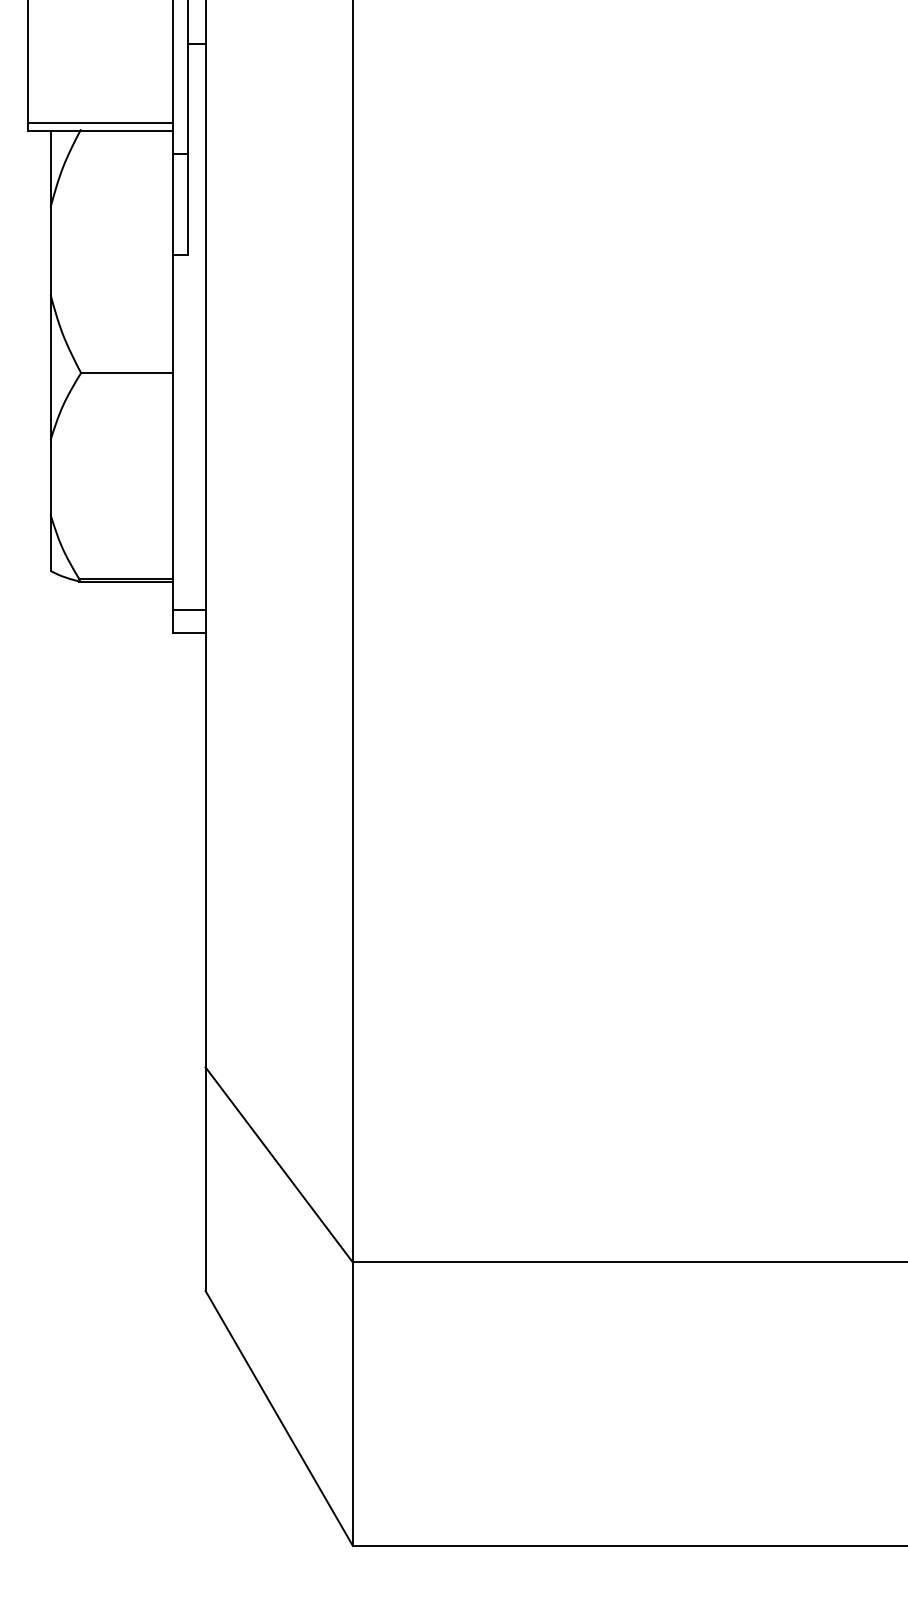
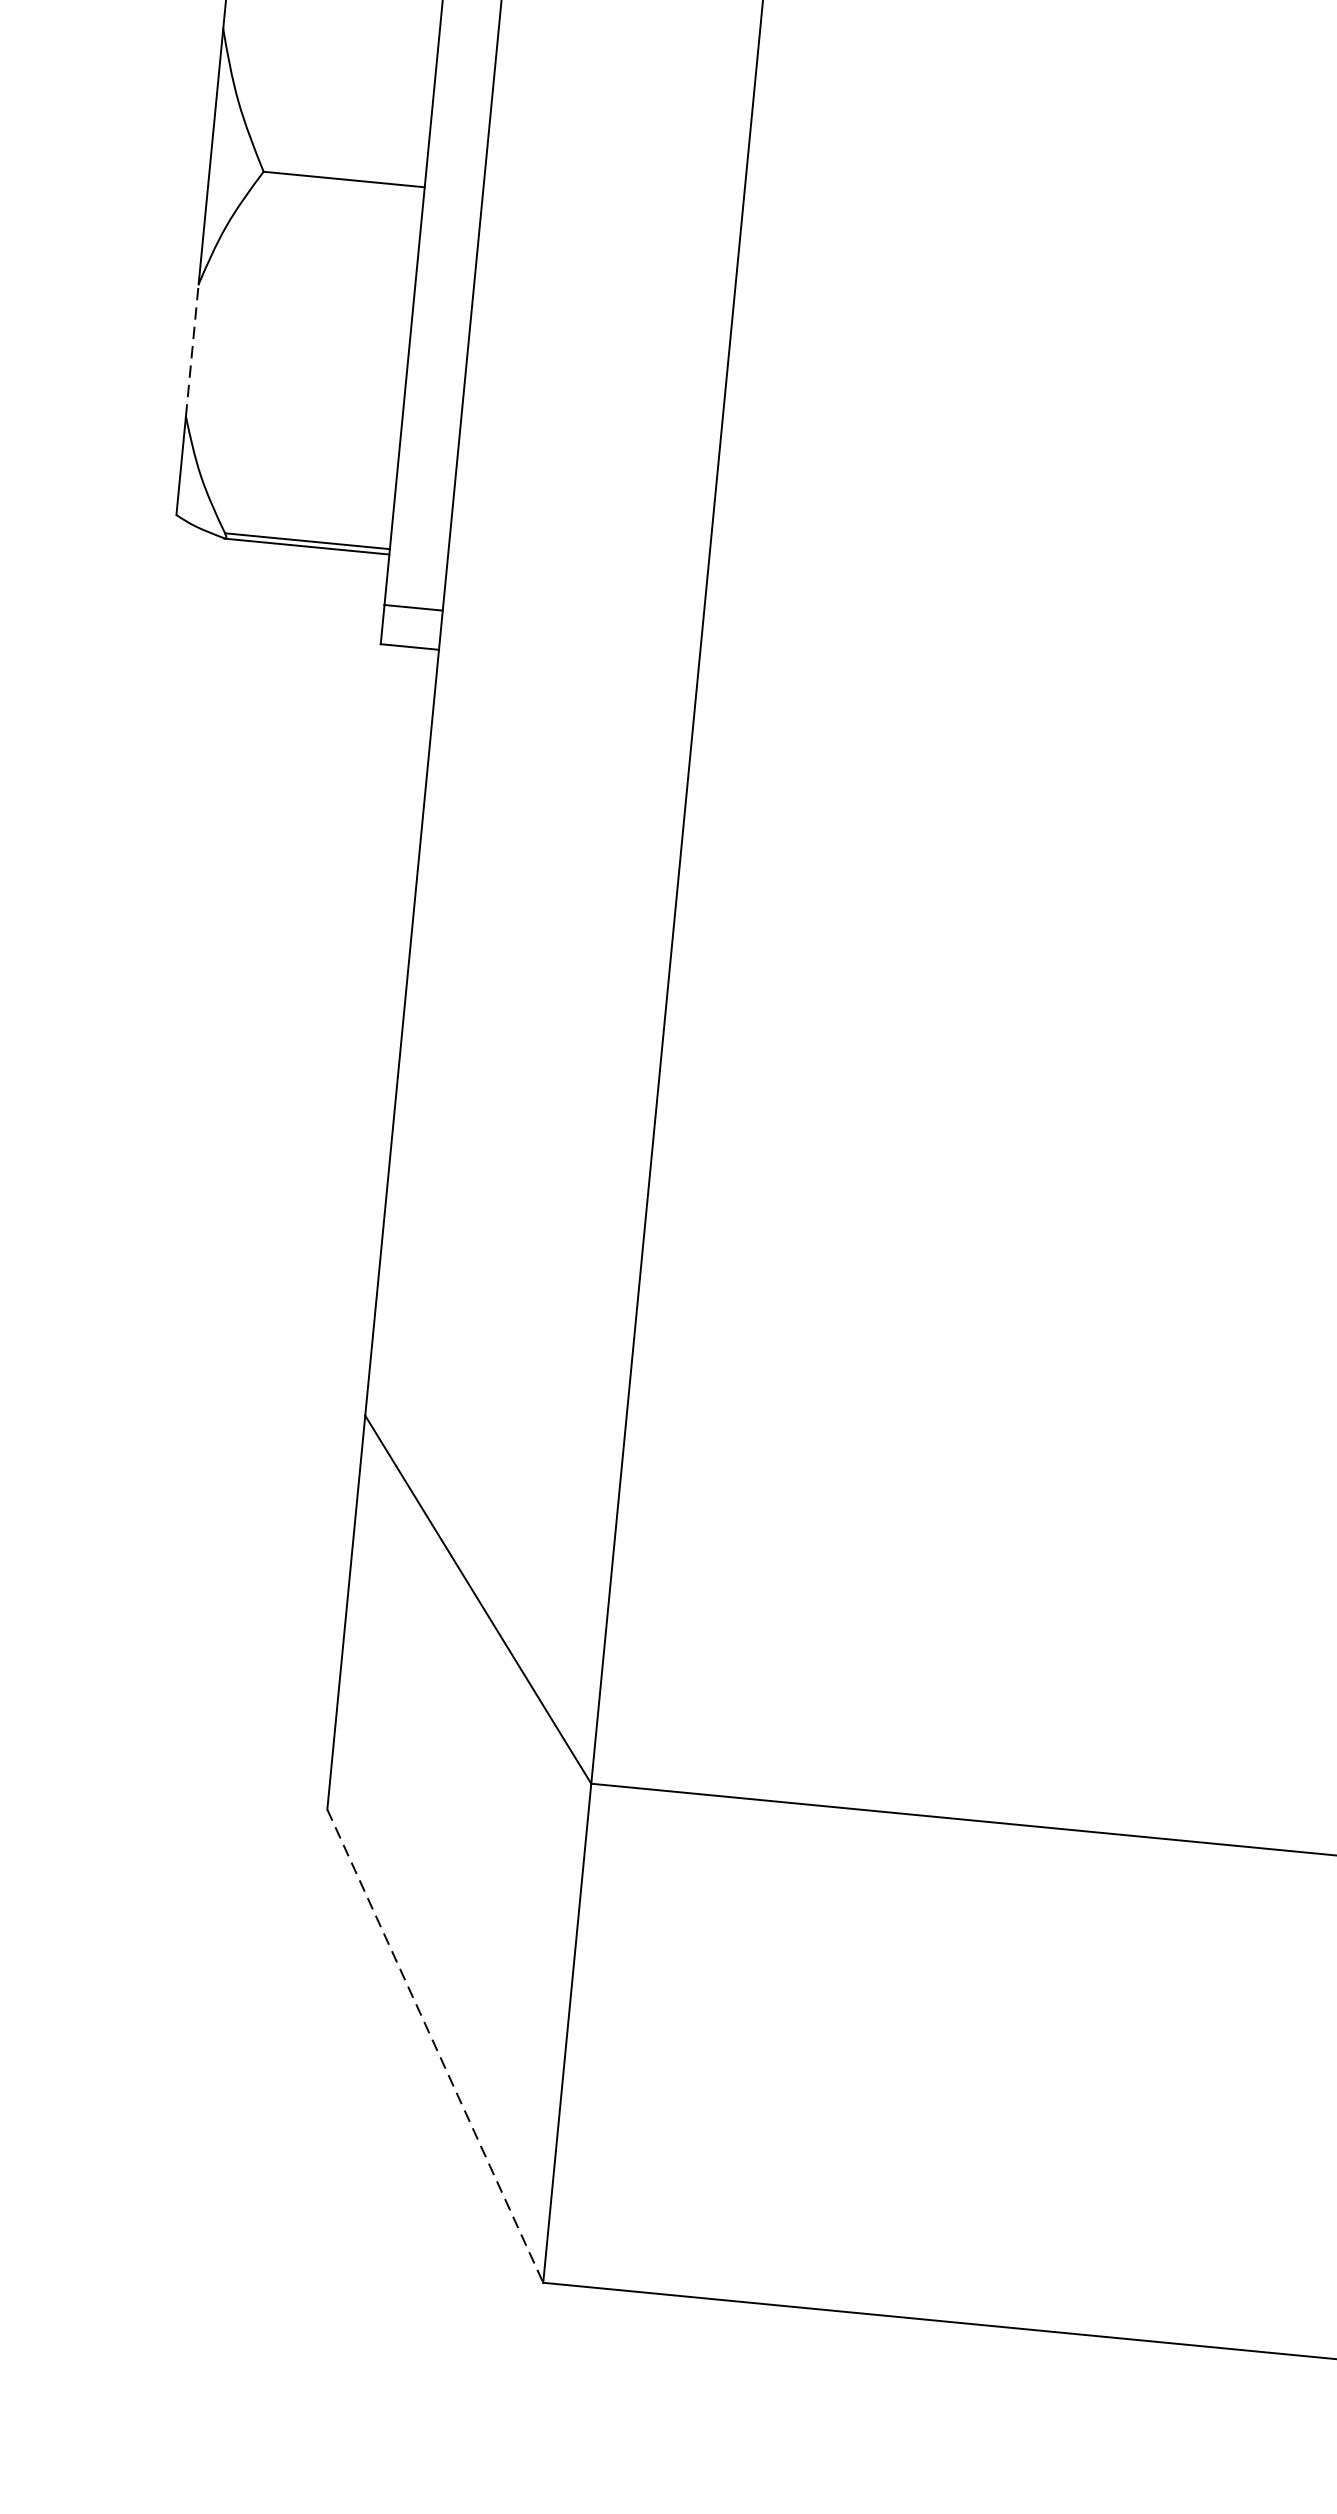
line: (50, 477) -> (192, 350), solid -> dashed
line: (279, 1418) -> (435, 2046), solid -> dashed

